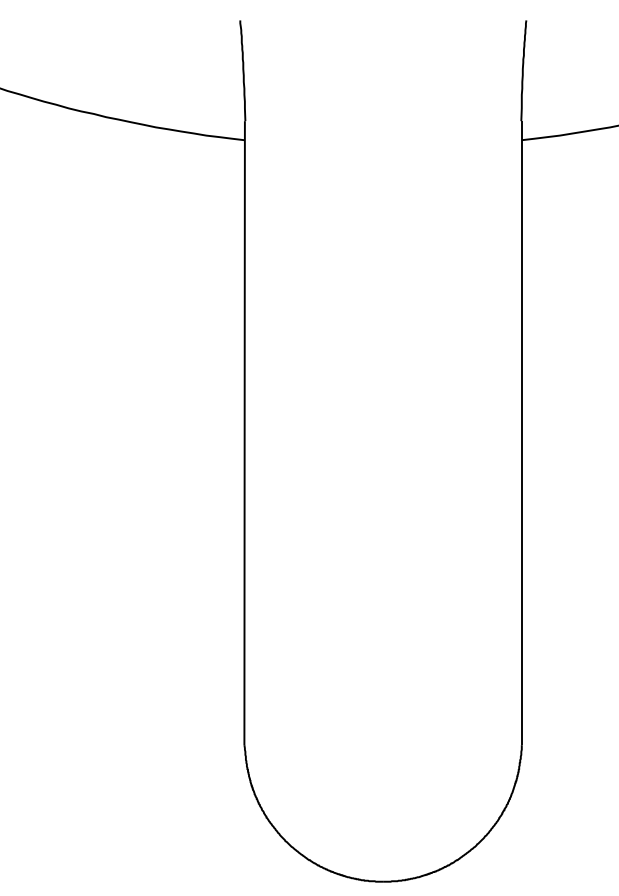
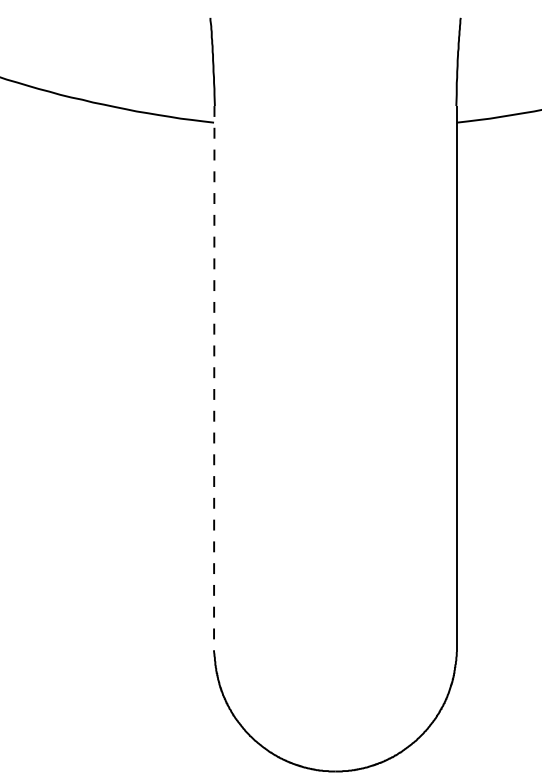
line: (244, 433) -> (214, 379), solid -> dashed

